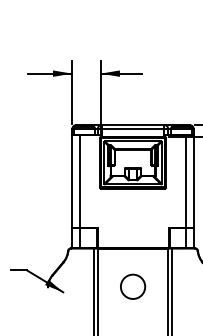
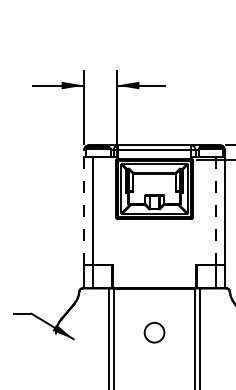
line: (72, 177) -> (84, 206), solid -> dashed
line: (185, 181) -> (215, 210), solid -> dashed
circle: (132, 286) -> (154, 332), size x0.7

